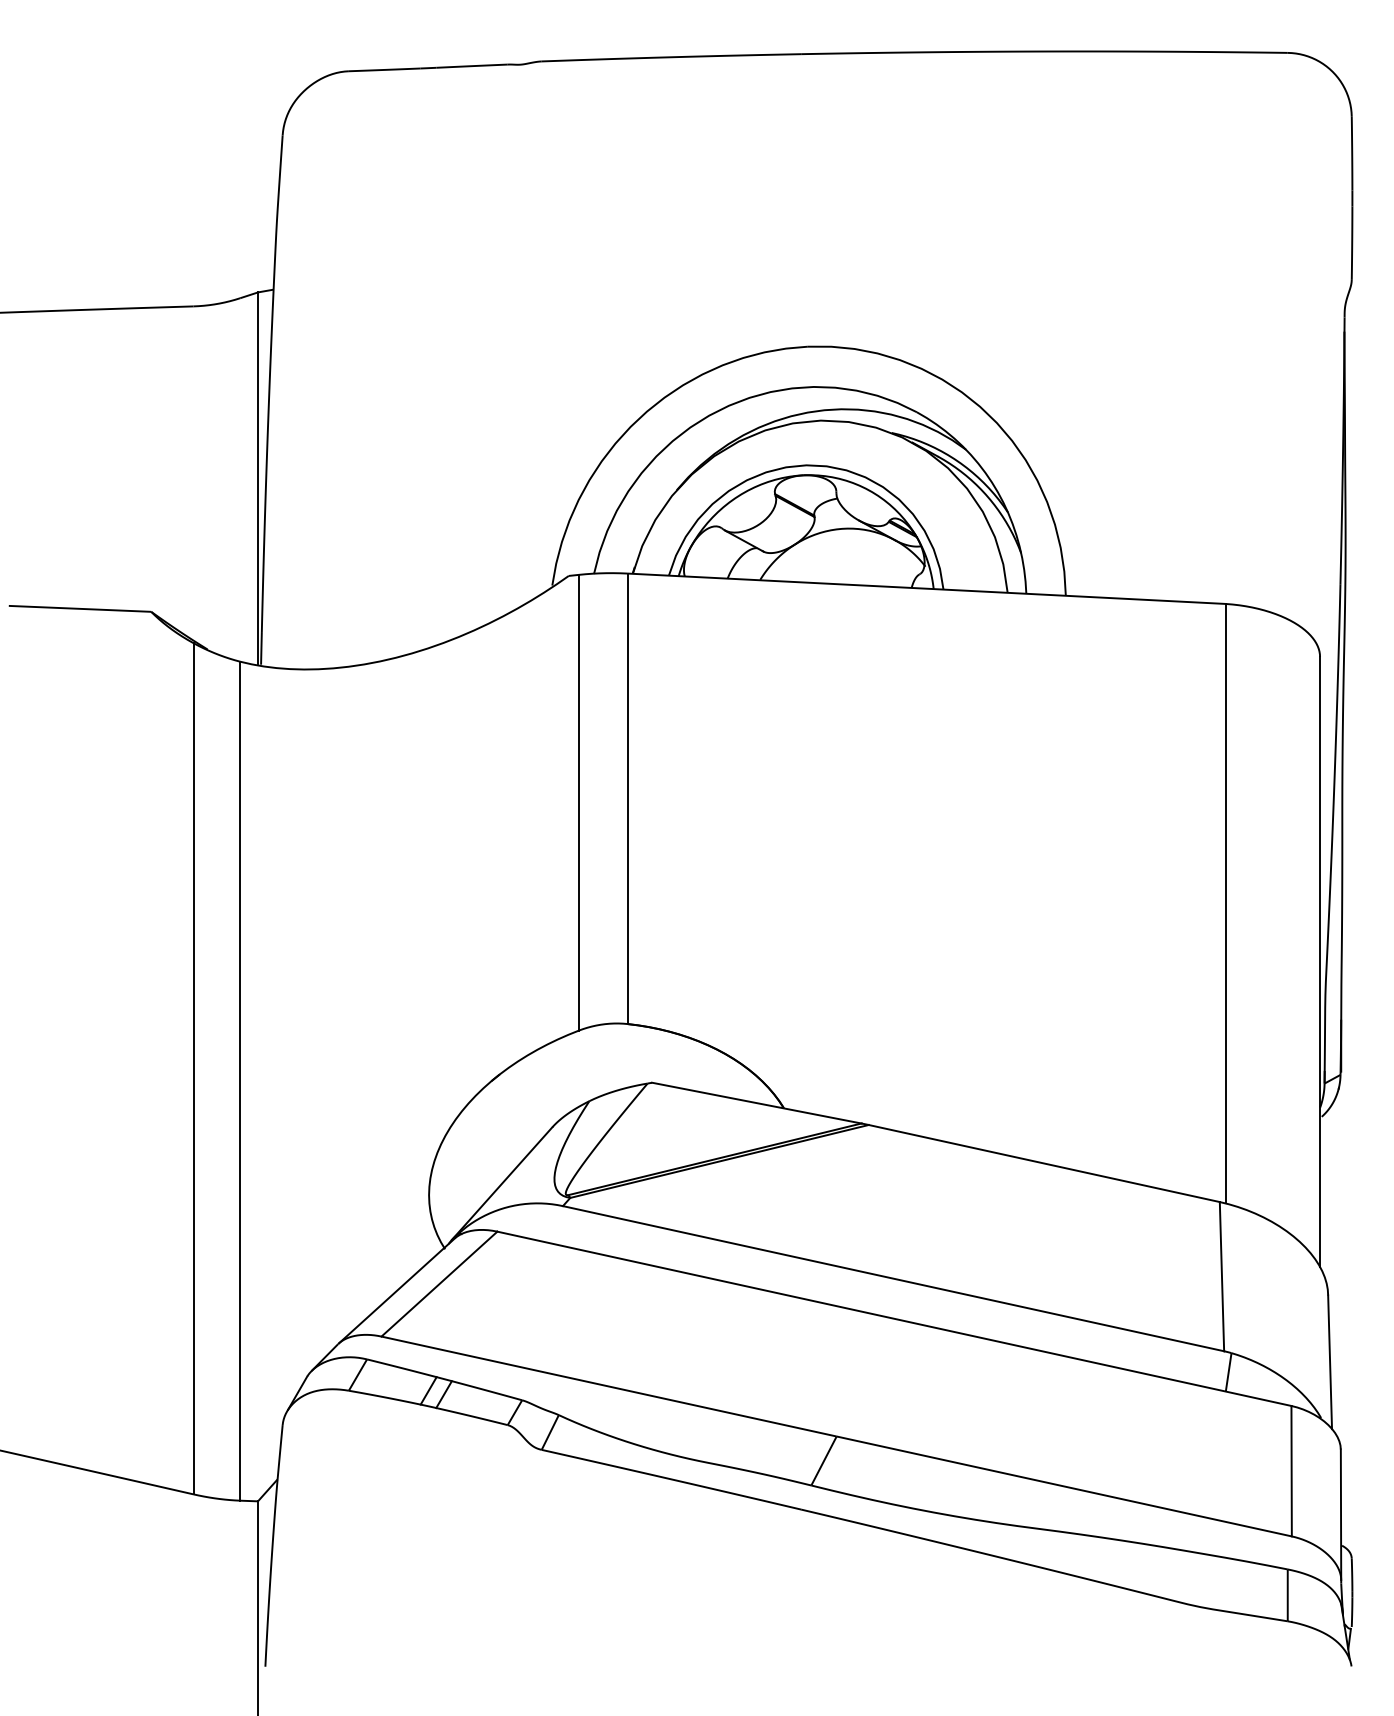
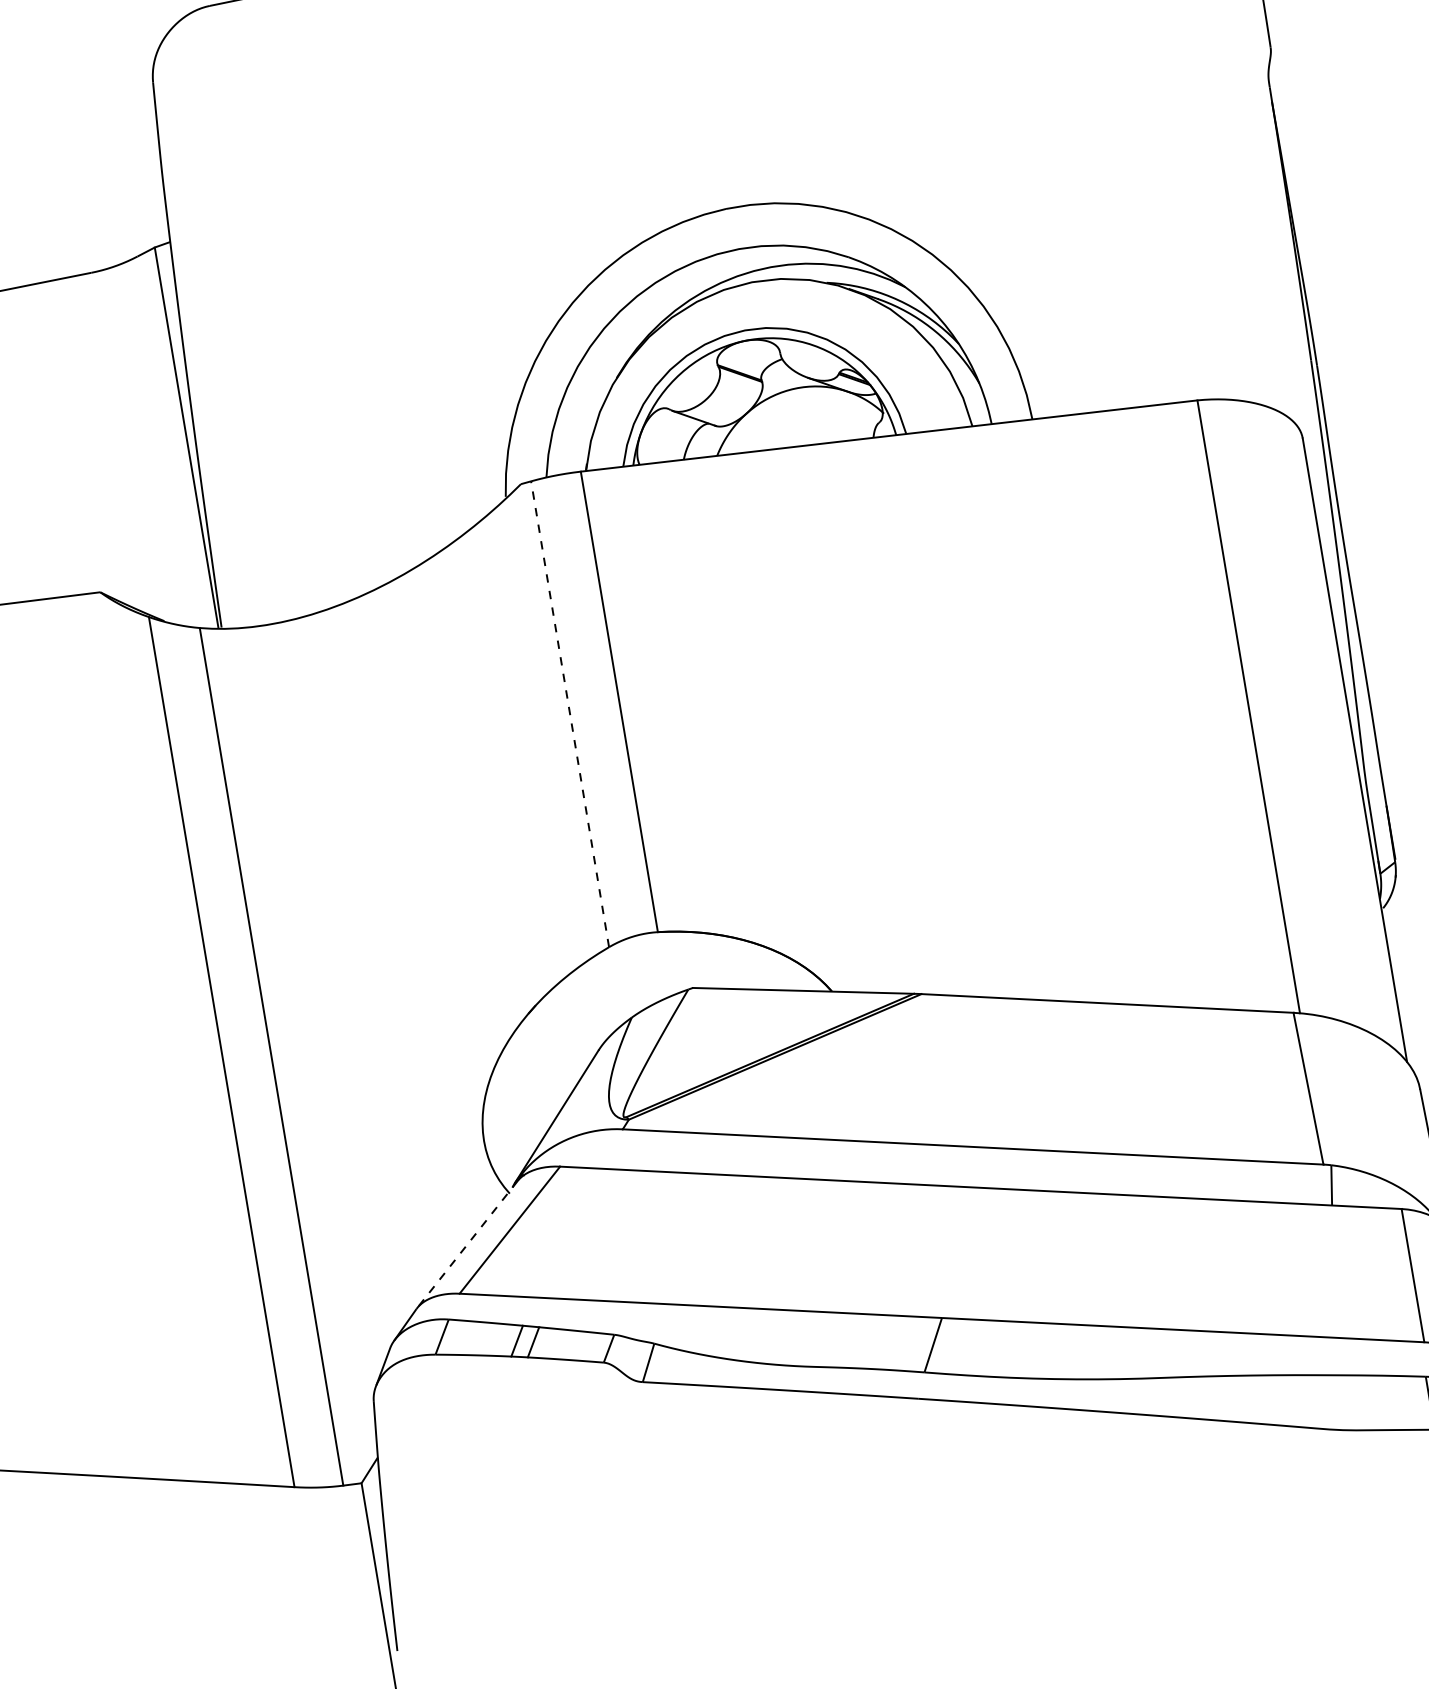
line: (578, 802) -> (569, 714), solid -> dashed
line: (396, 1291) -> (467, 1245), solid -> dashed

